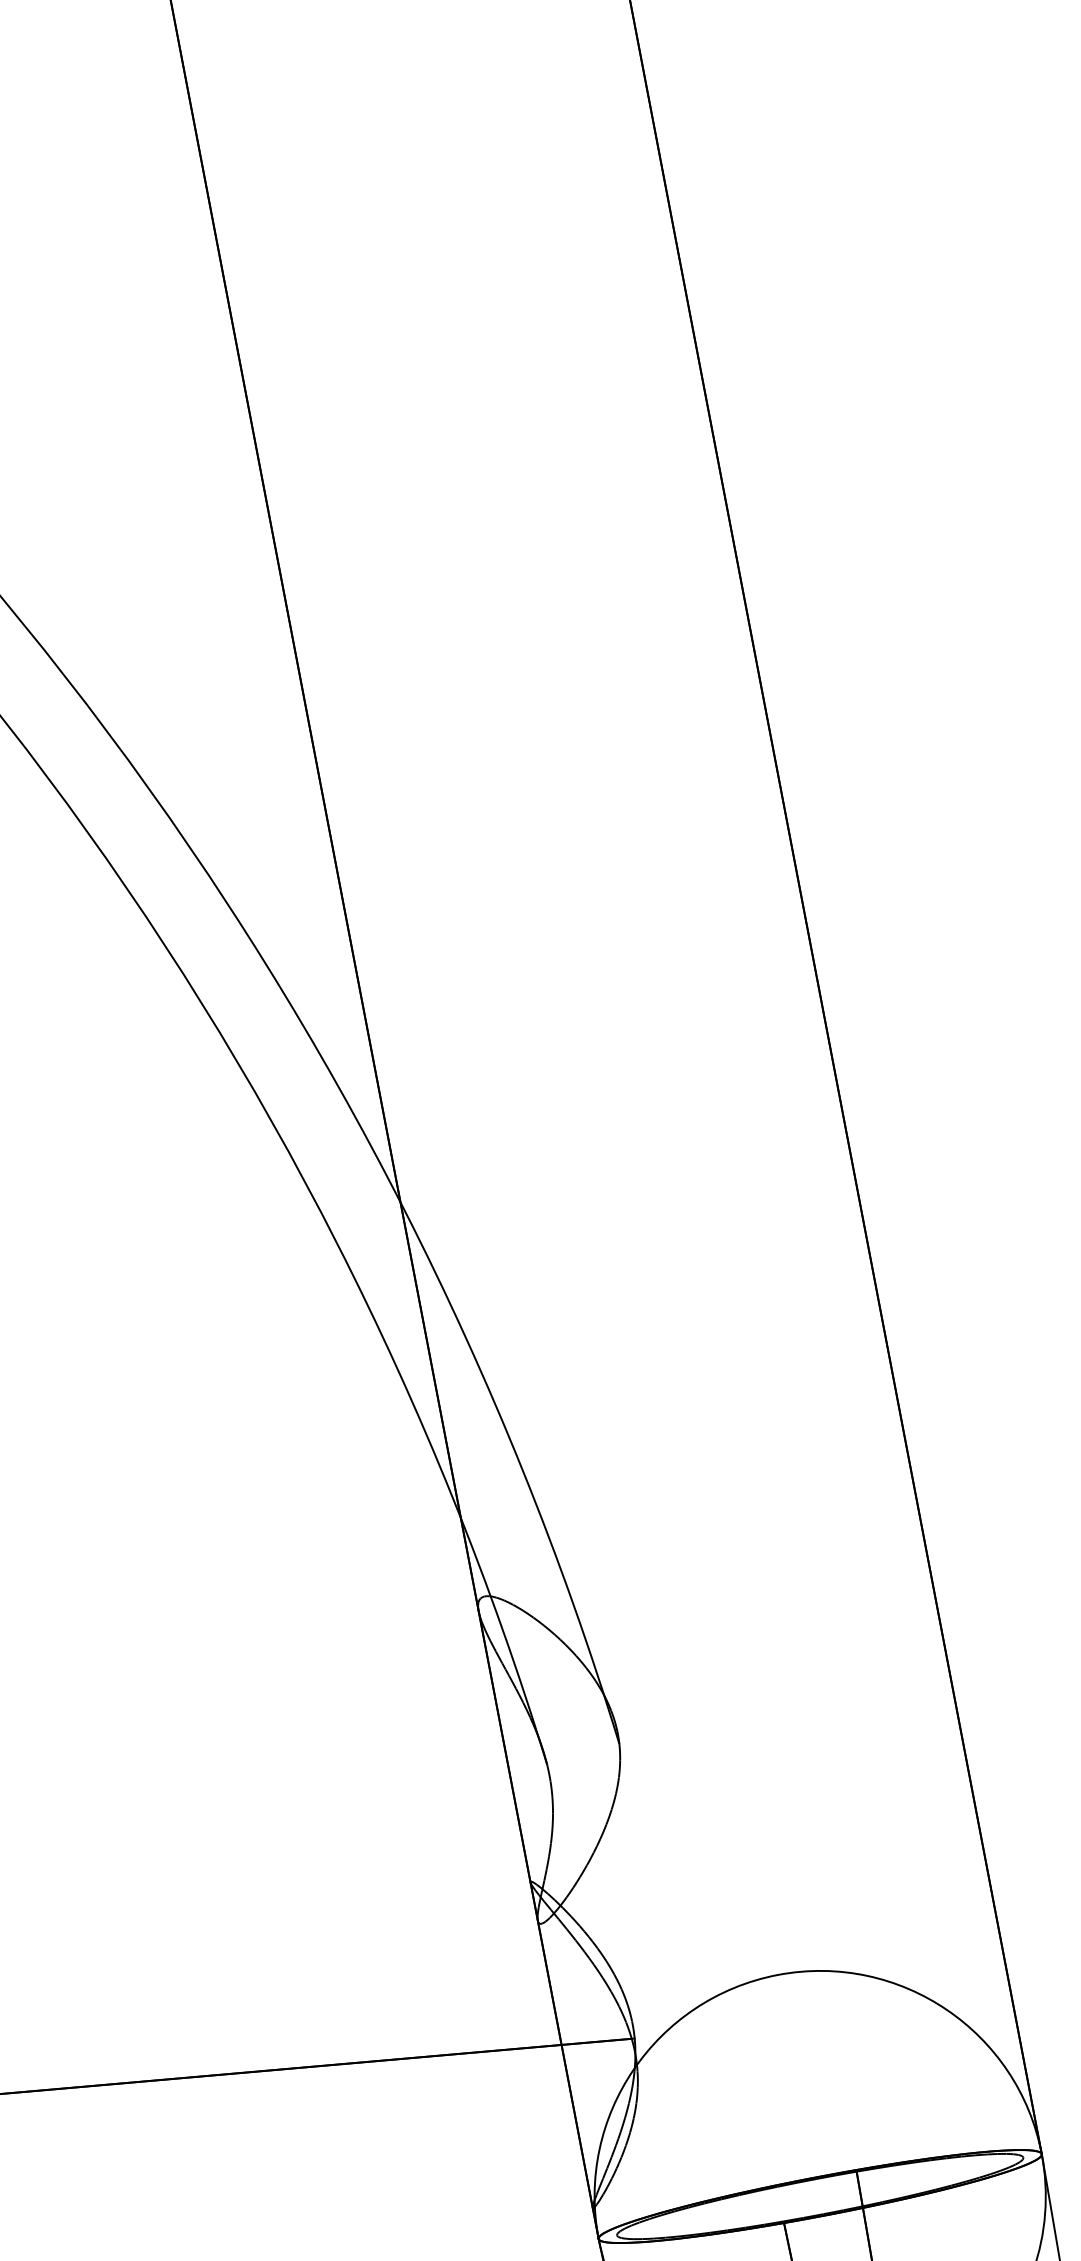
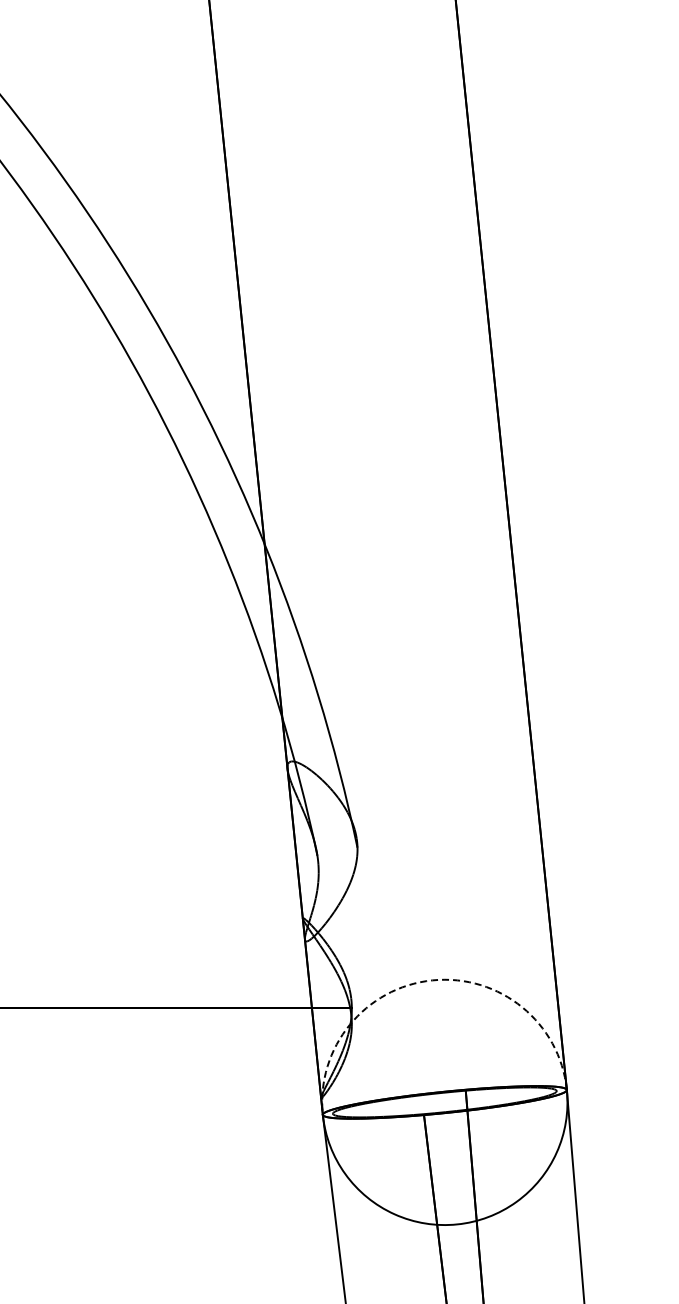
arc: (778, 1975) -> (432, 980), solid -> dashed

